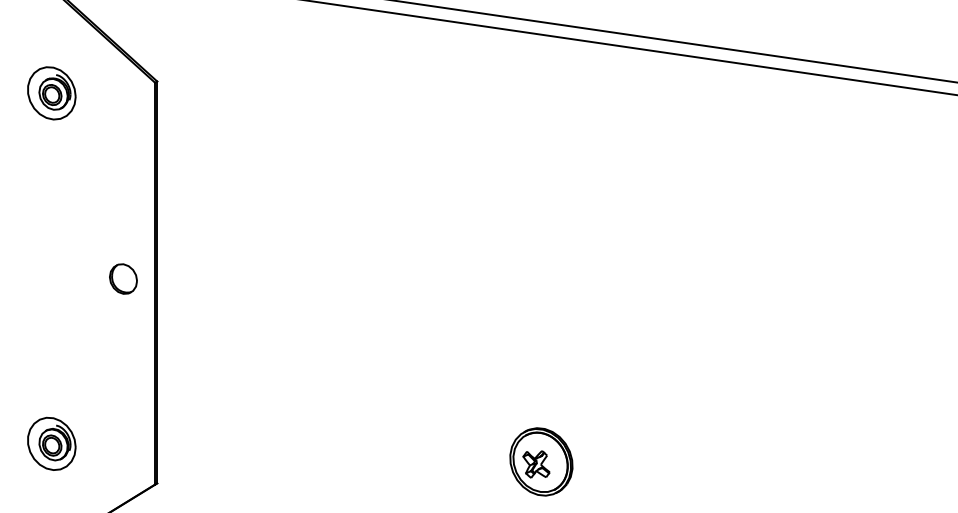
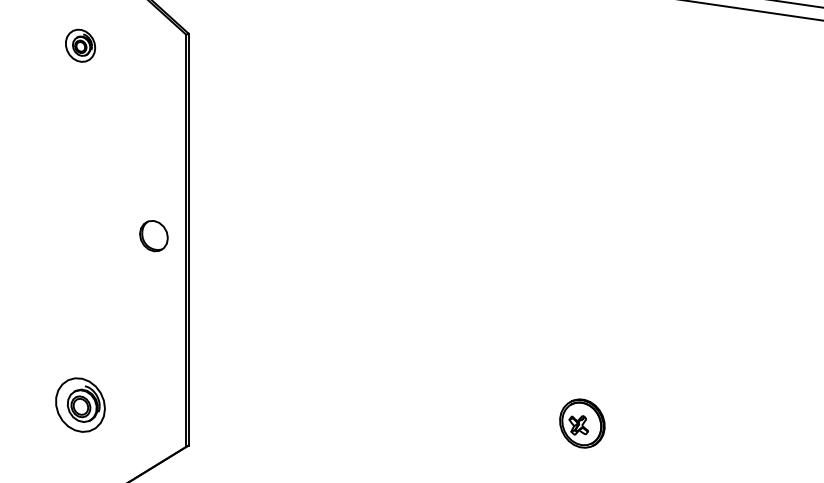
part: (51, 93) -> (80, 45), size x0.6
part: (541, 461) -> (582, 423), size x0.7

